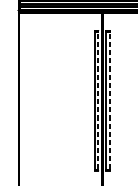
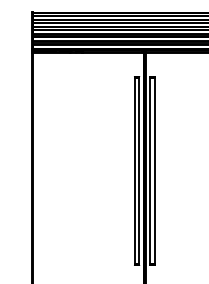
line: (98, 101) -> (139, 171), dashed -> solid
line: (109, 101) -> (154, 171), dashed -> solid

